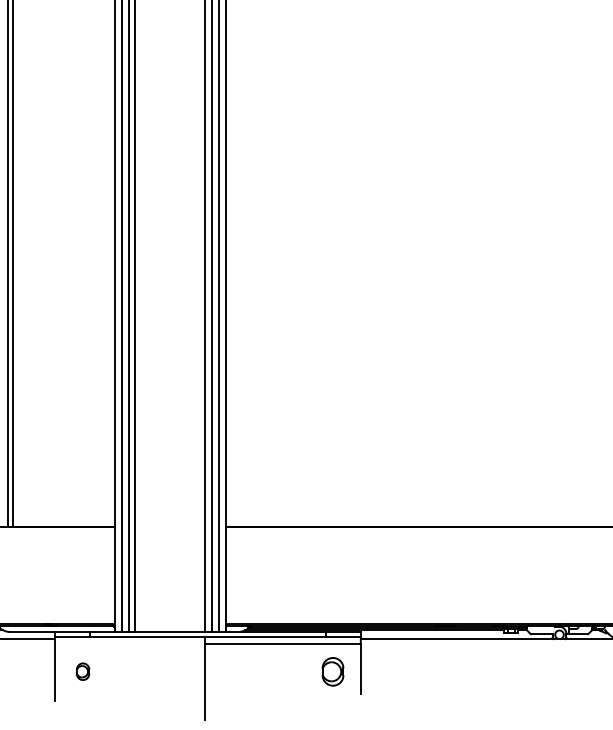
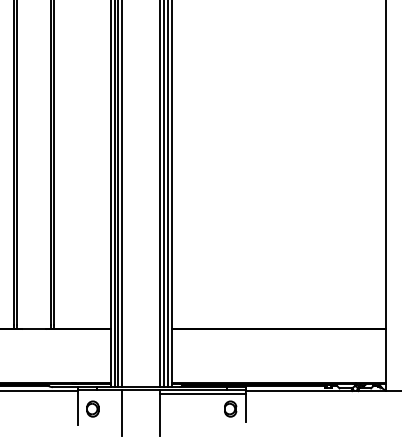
part: (82, 670) -> (92, 408), size x1.67
line: (134, 678) -> (121, 412), added

